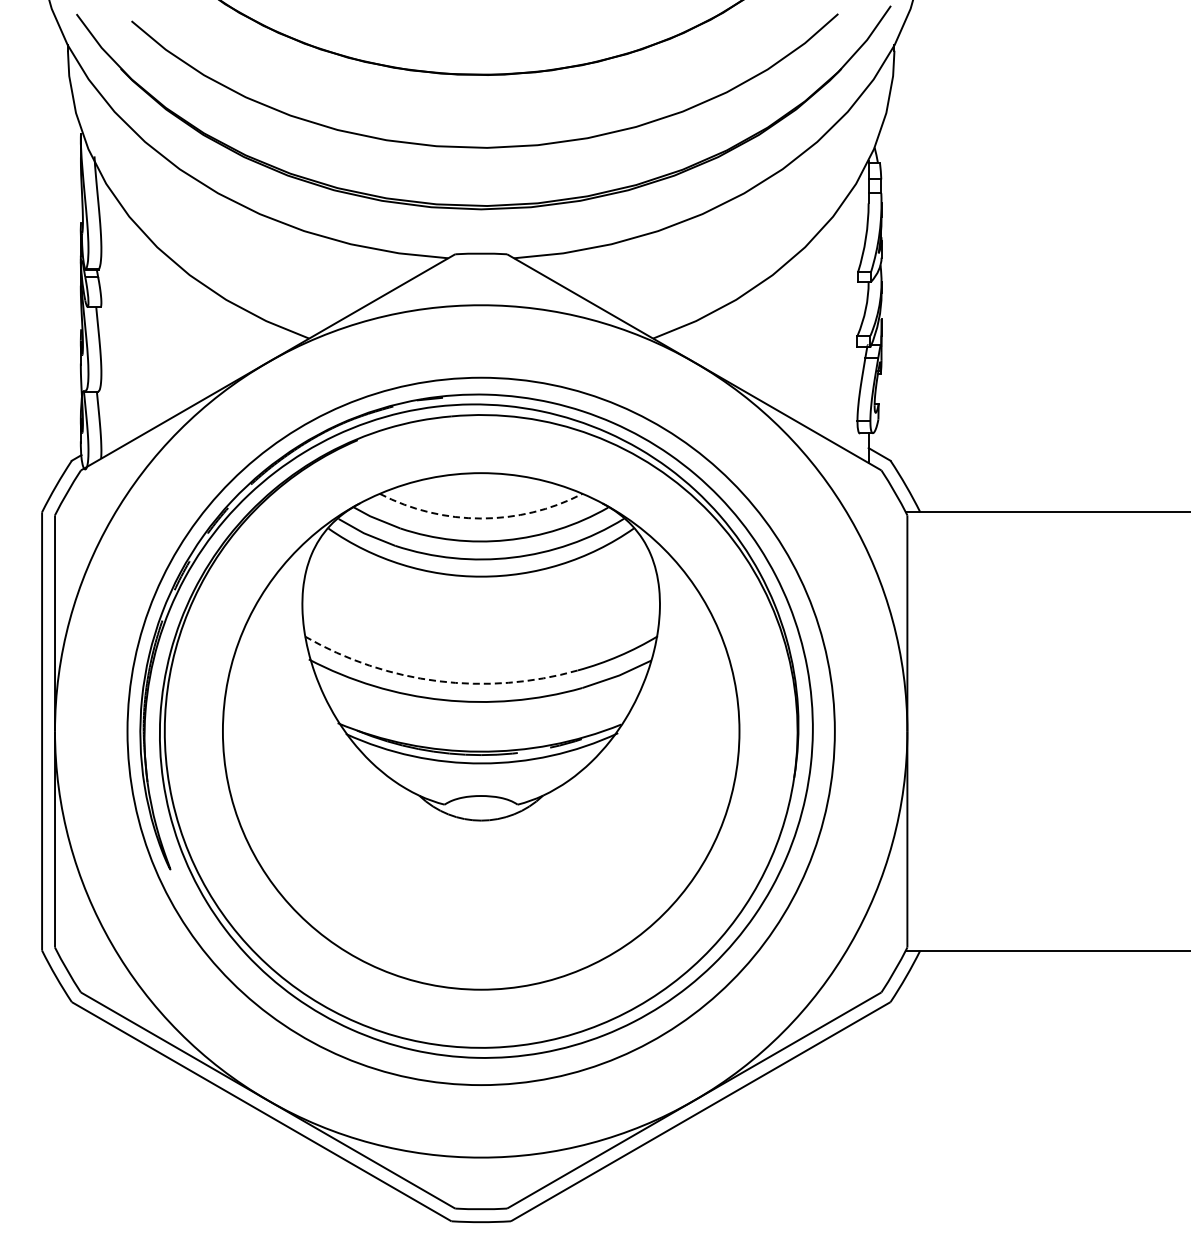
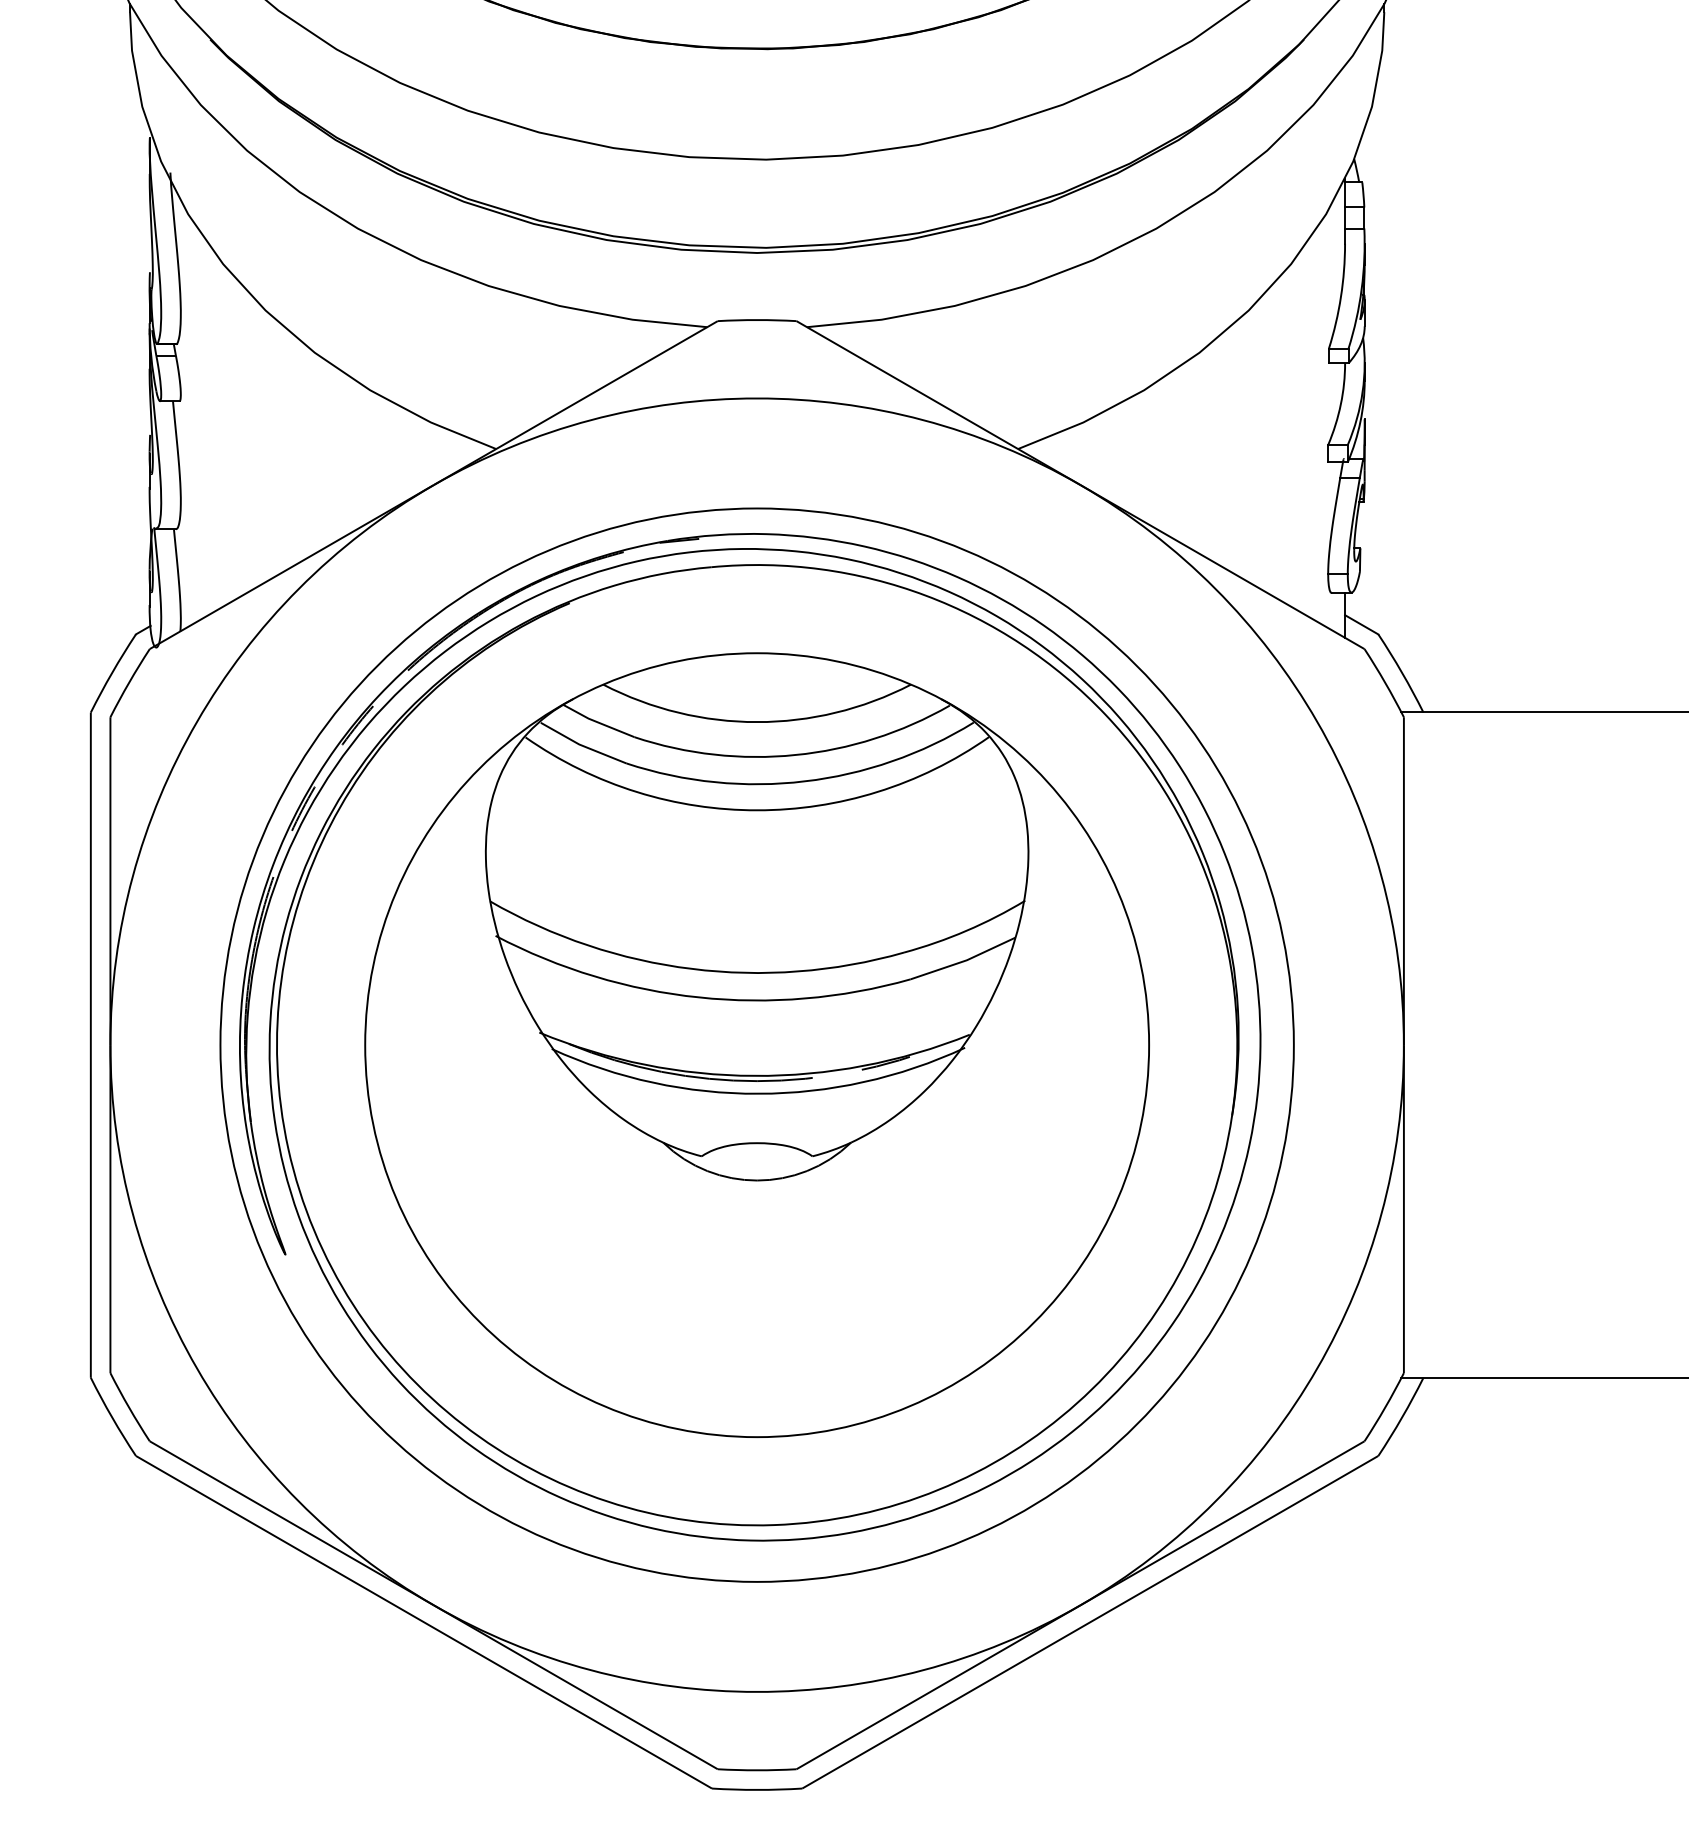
arc: (481, 518) -> (757, 722), dashed -> solid
arc: (438, 681) -> (692, 969), dashed -> solid

